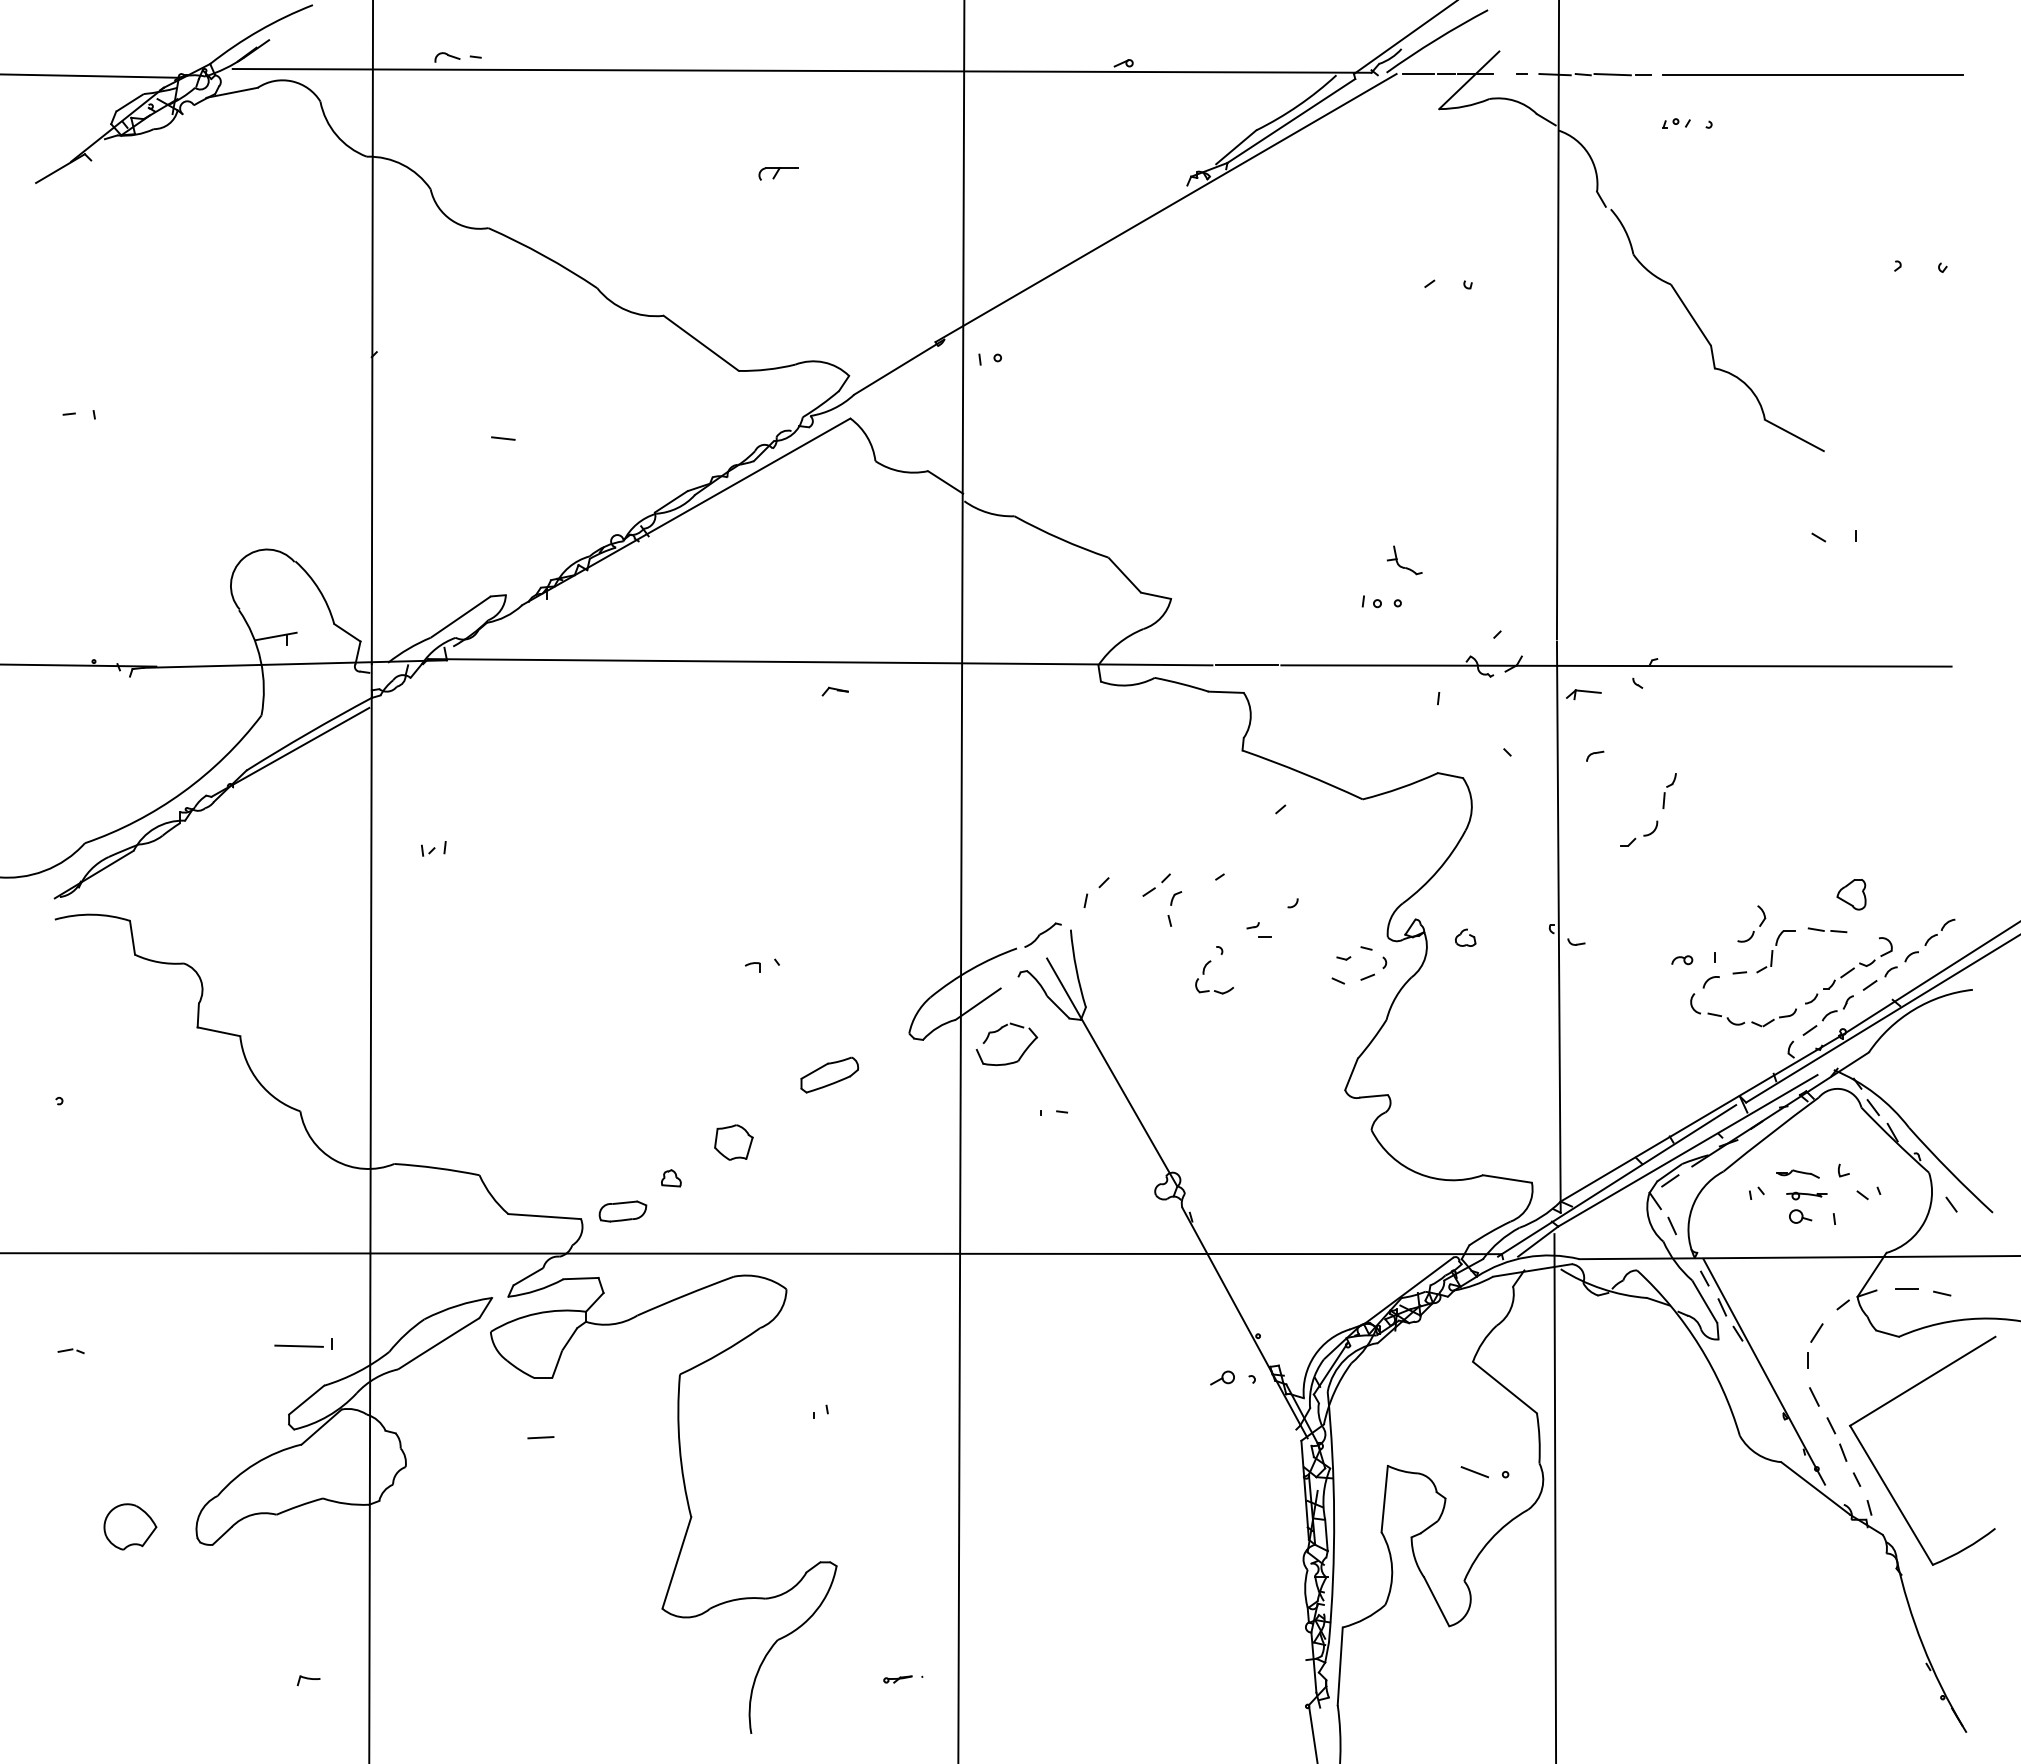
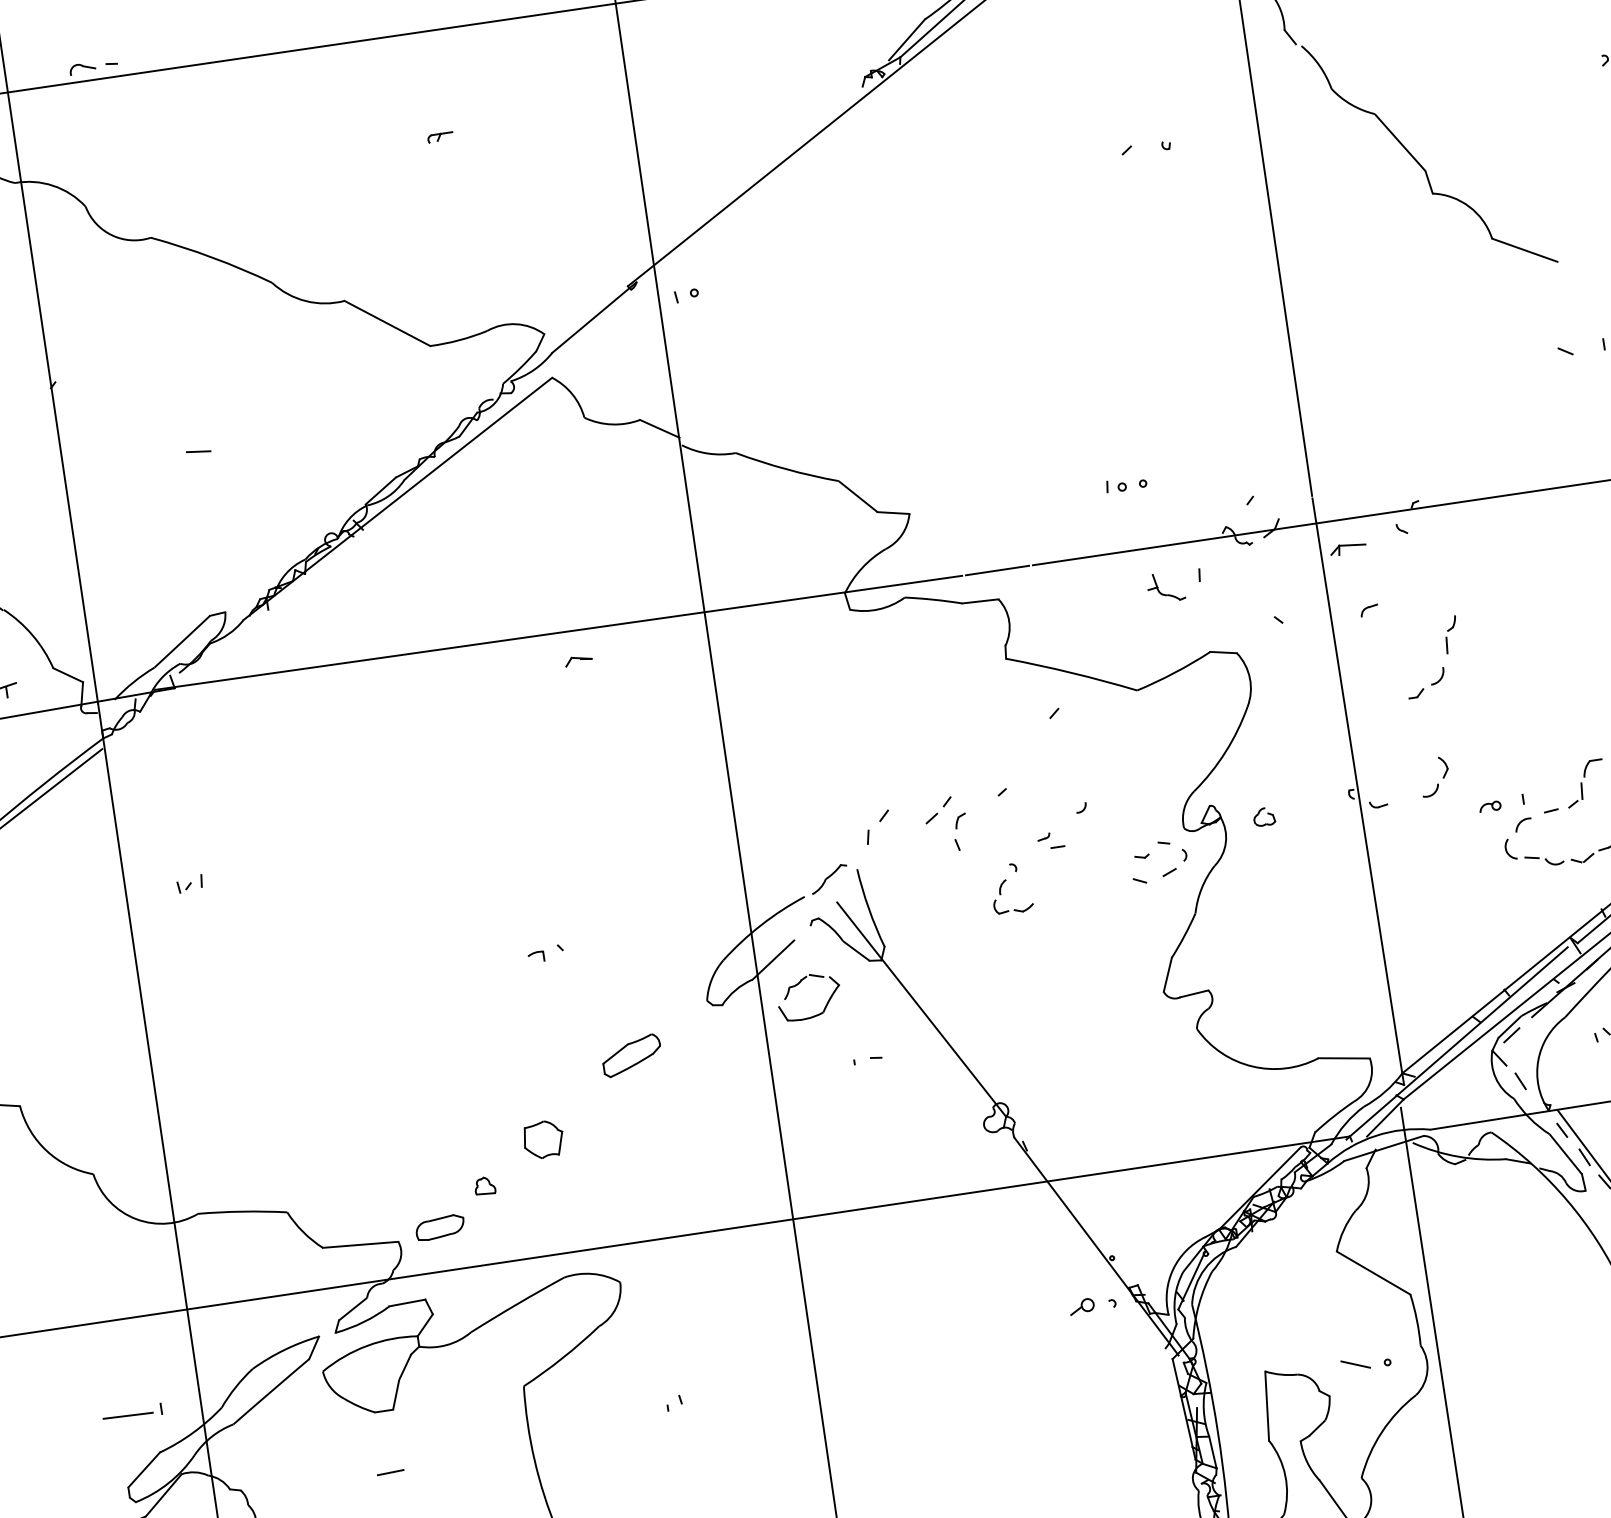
part: (777, 173) -> (439, 137), size x0.62
part: (1403, 566) -> (1165, 593), moved
part: (1752, 931) -> (1436, 784), moved

